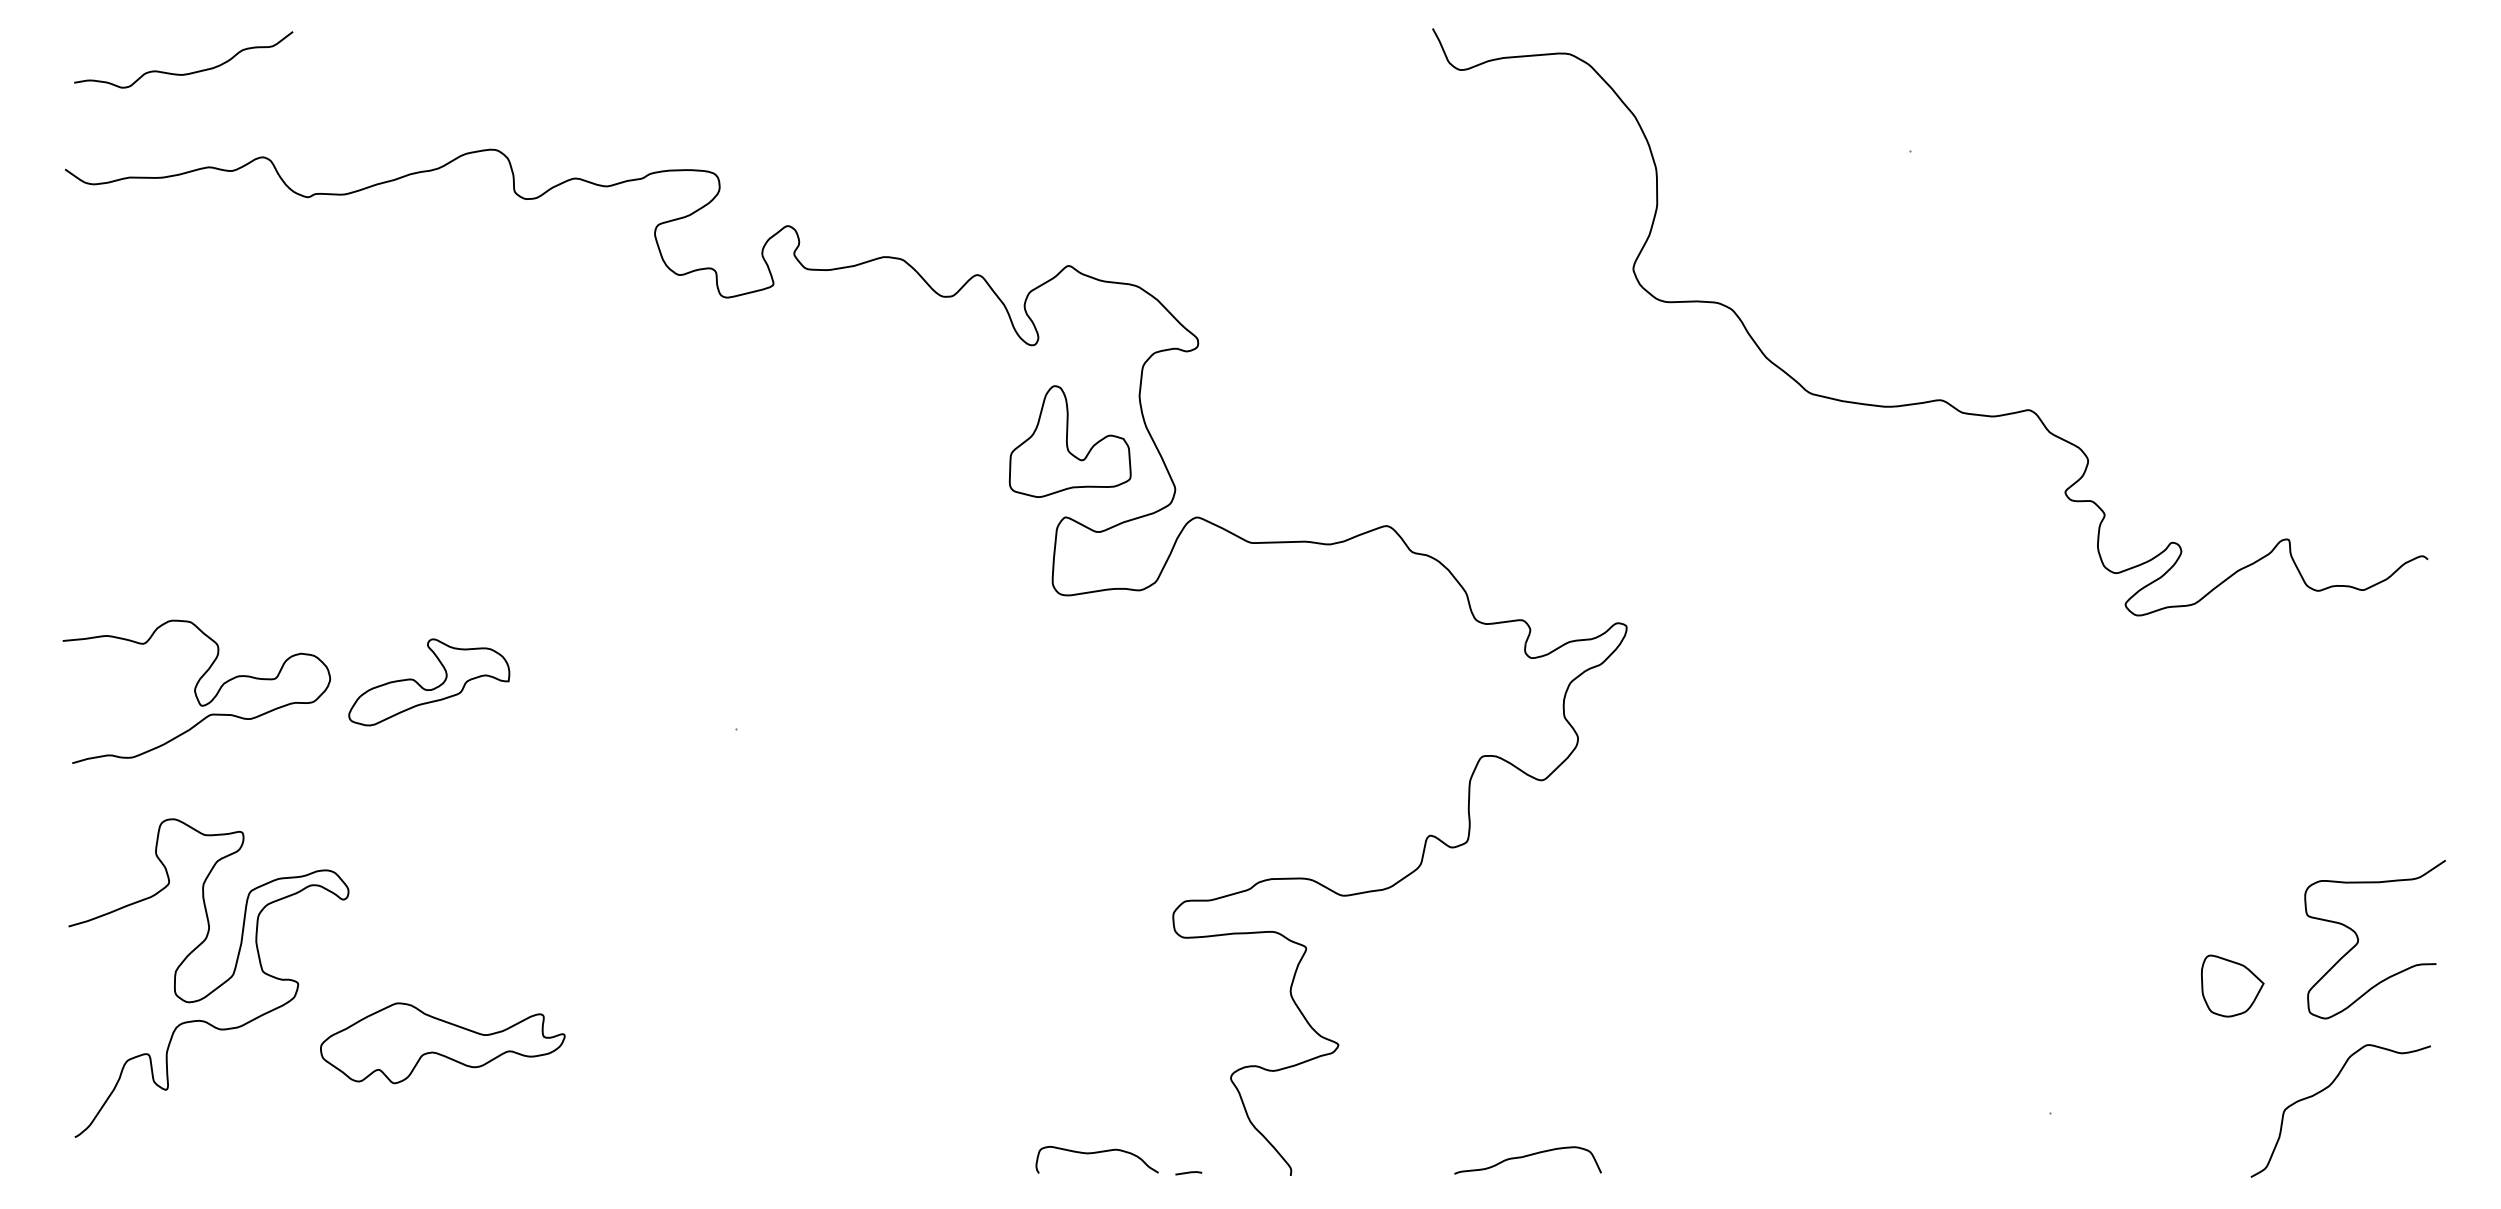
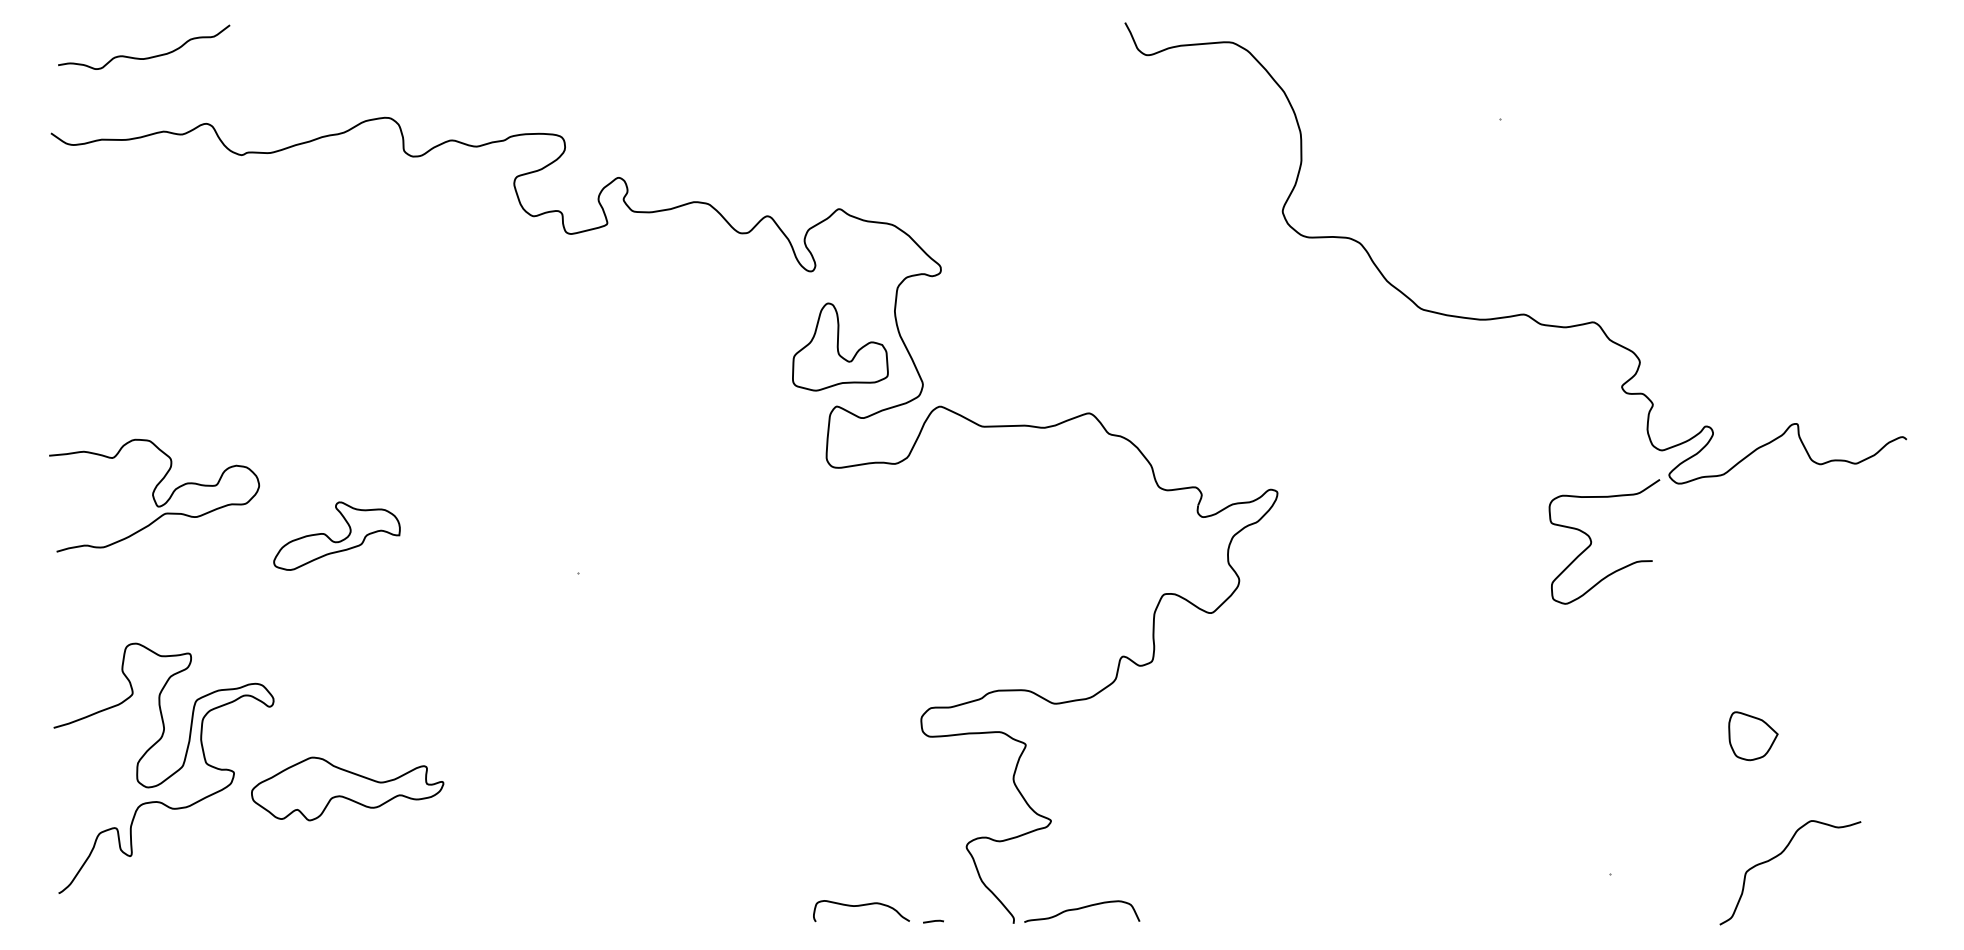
curve: (195, 691) -> (153, 495), moved
curve: (2358, 939) -> (1591, 541), moved
part: (2232, 985) -> (1753, 735), moved
part: (442, 1043) -> (347, 789), moved
curve: (2329, 1087) -> (1781, 854), moved
curve: (1525, 1157) -> (1080, 909), moved

